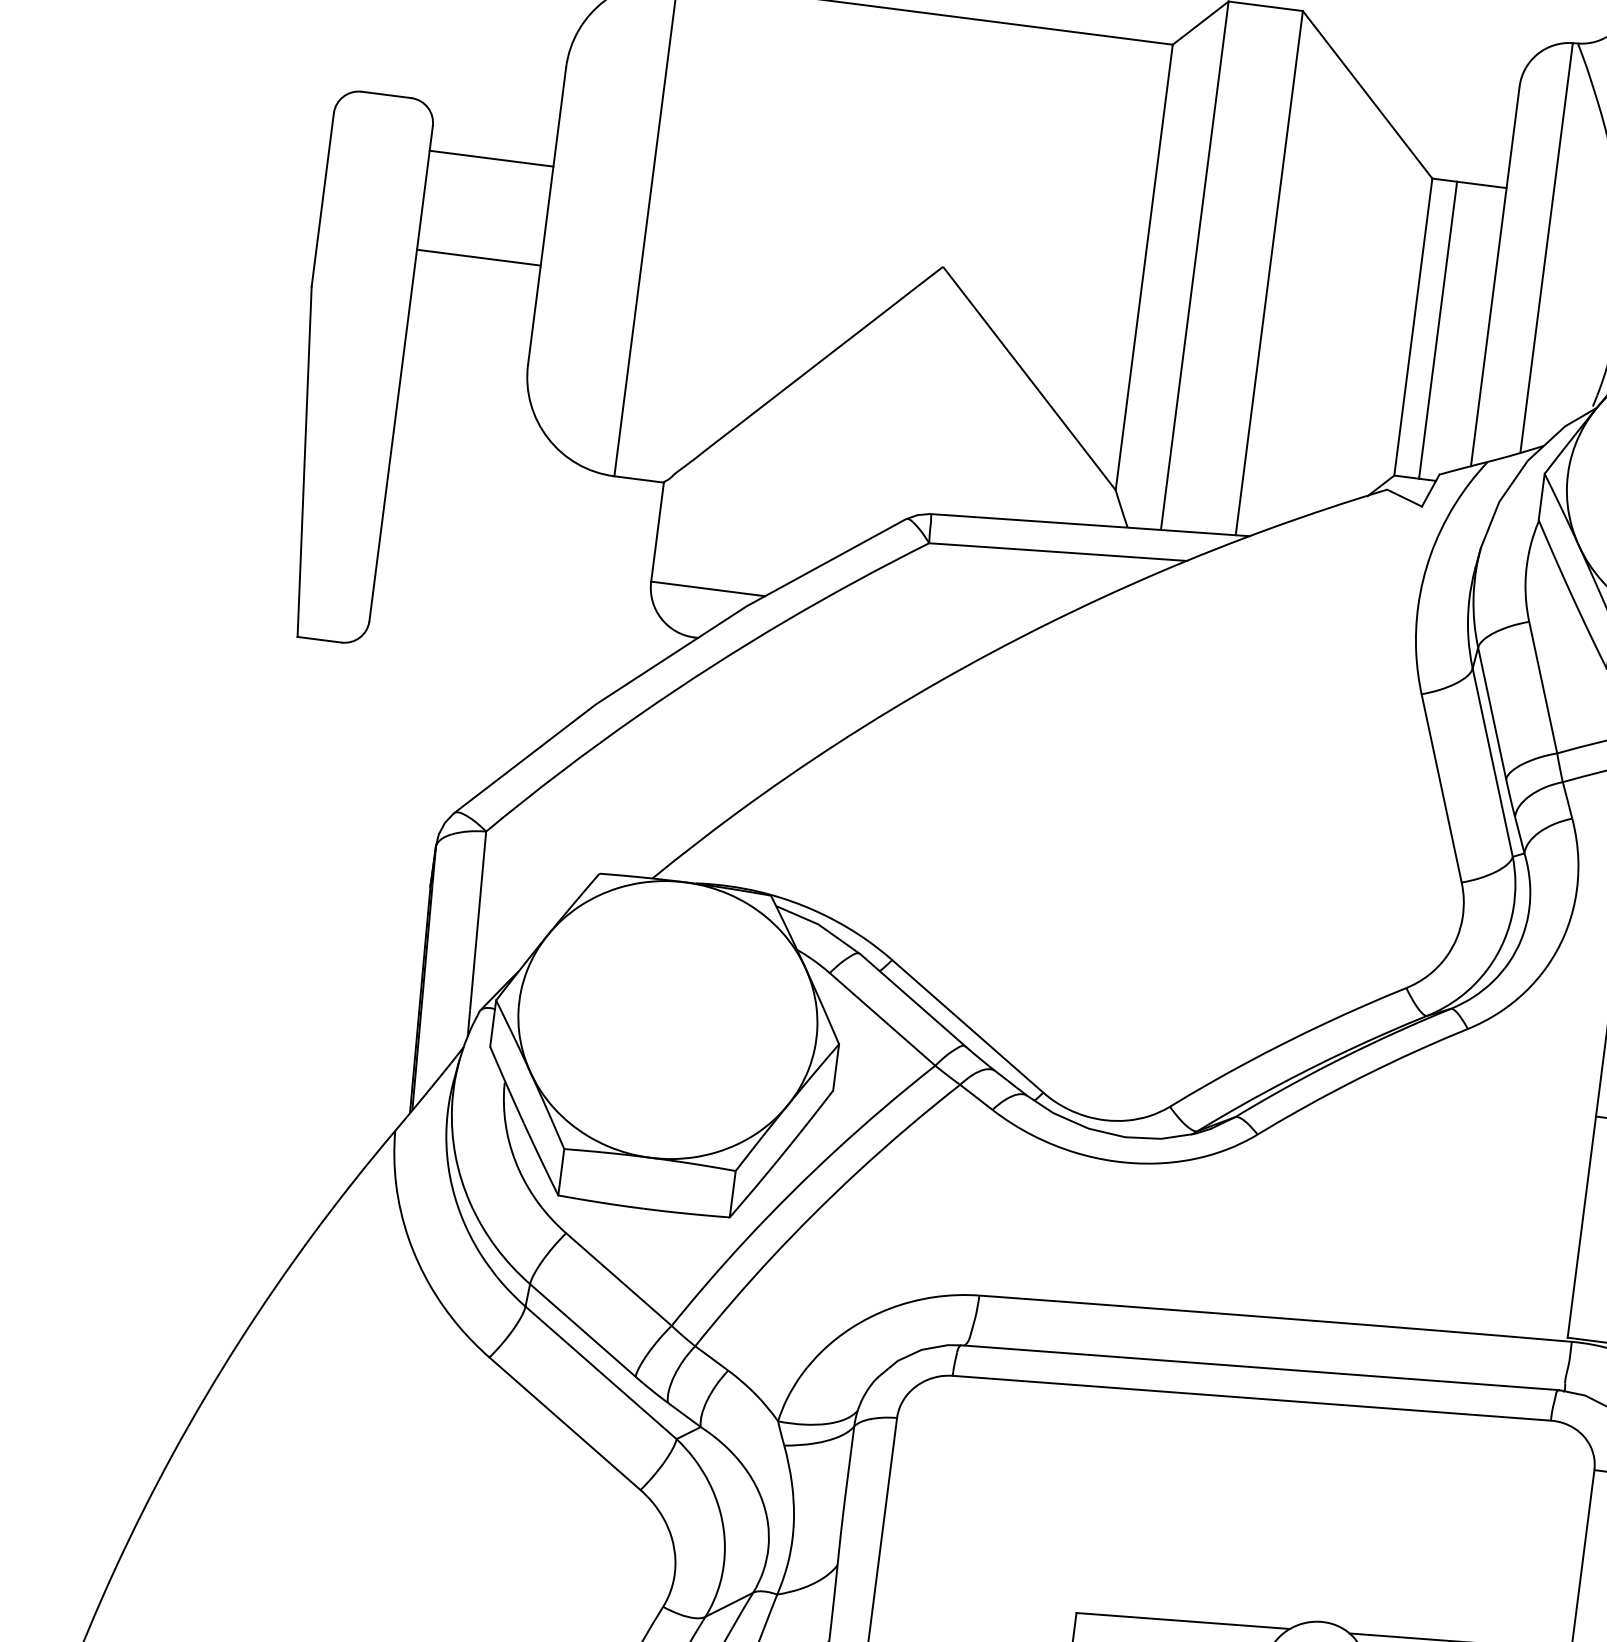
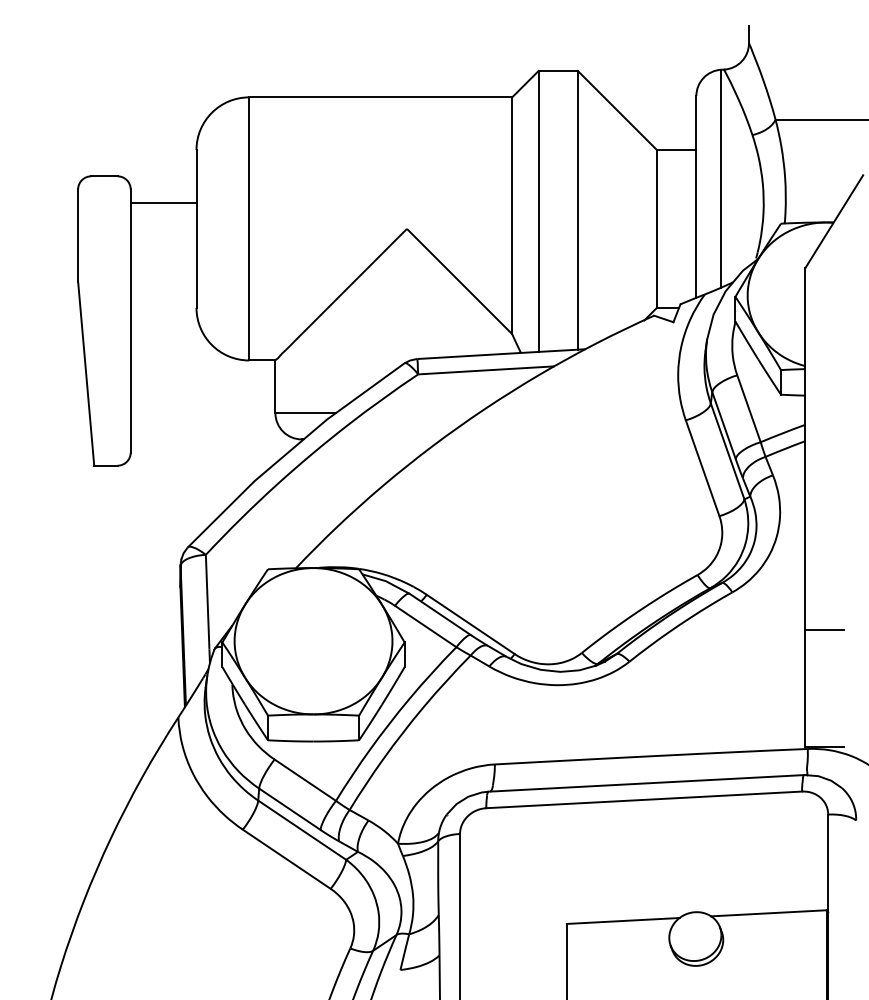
line: (478, 258) -> (163, 255), removed
line: (1438, 329) -> (670, 228), removed

